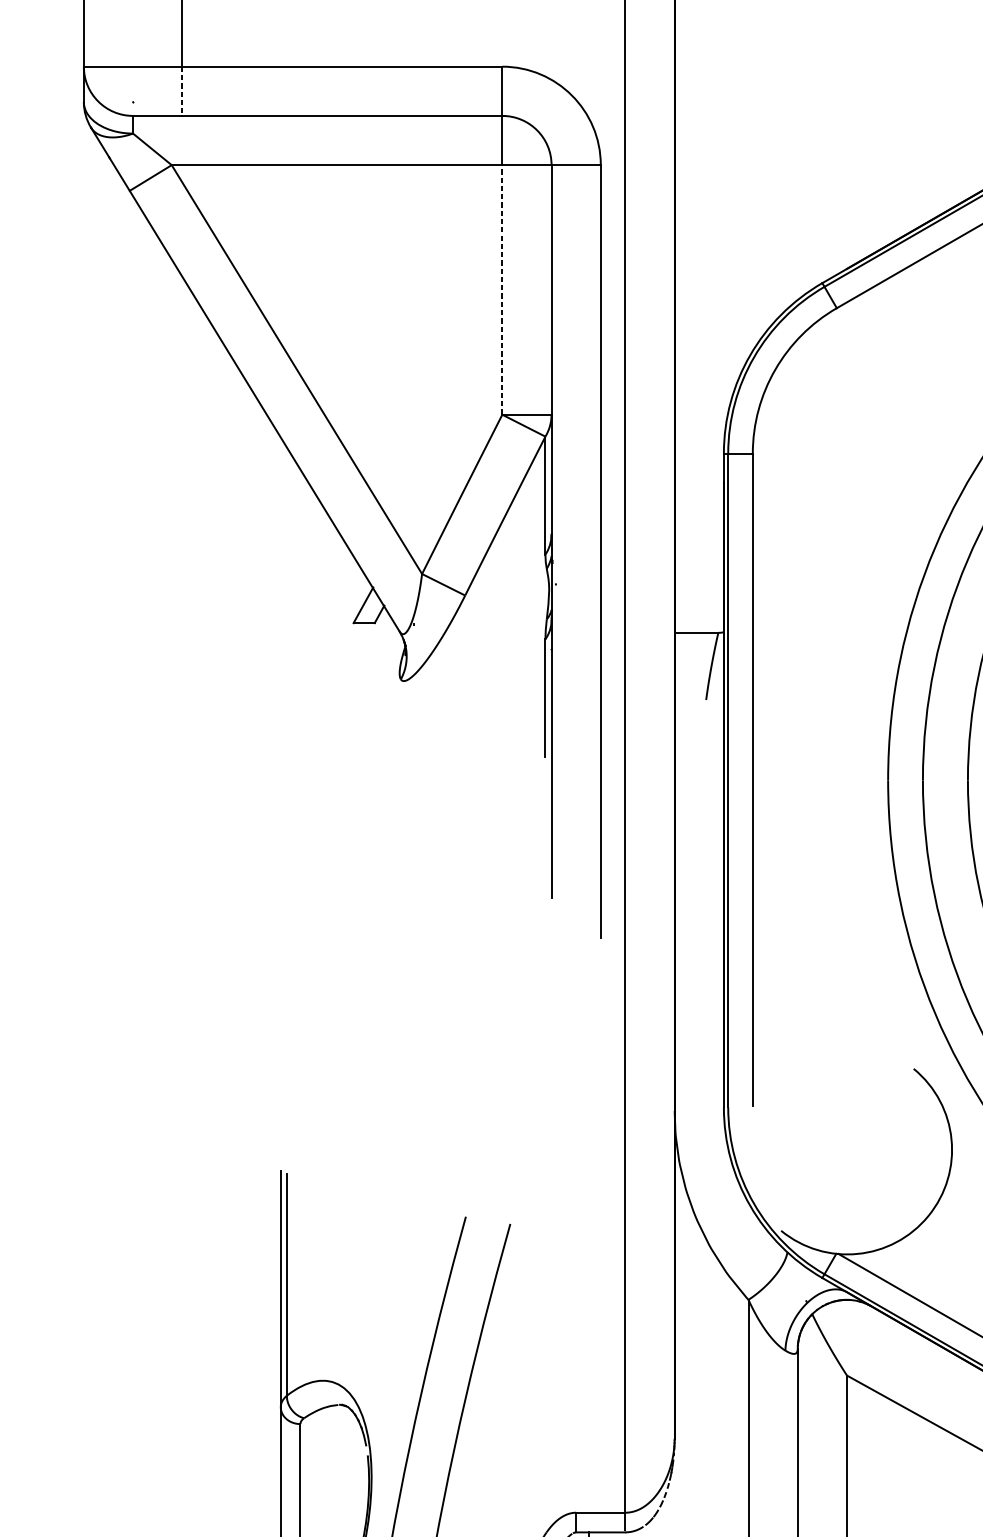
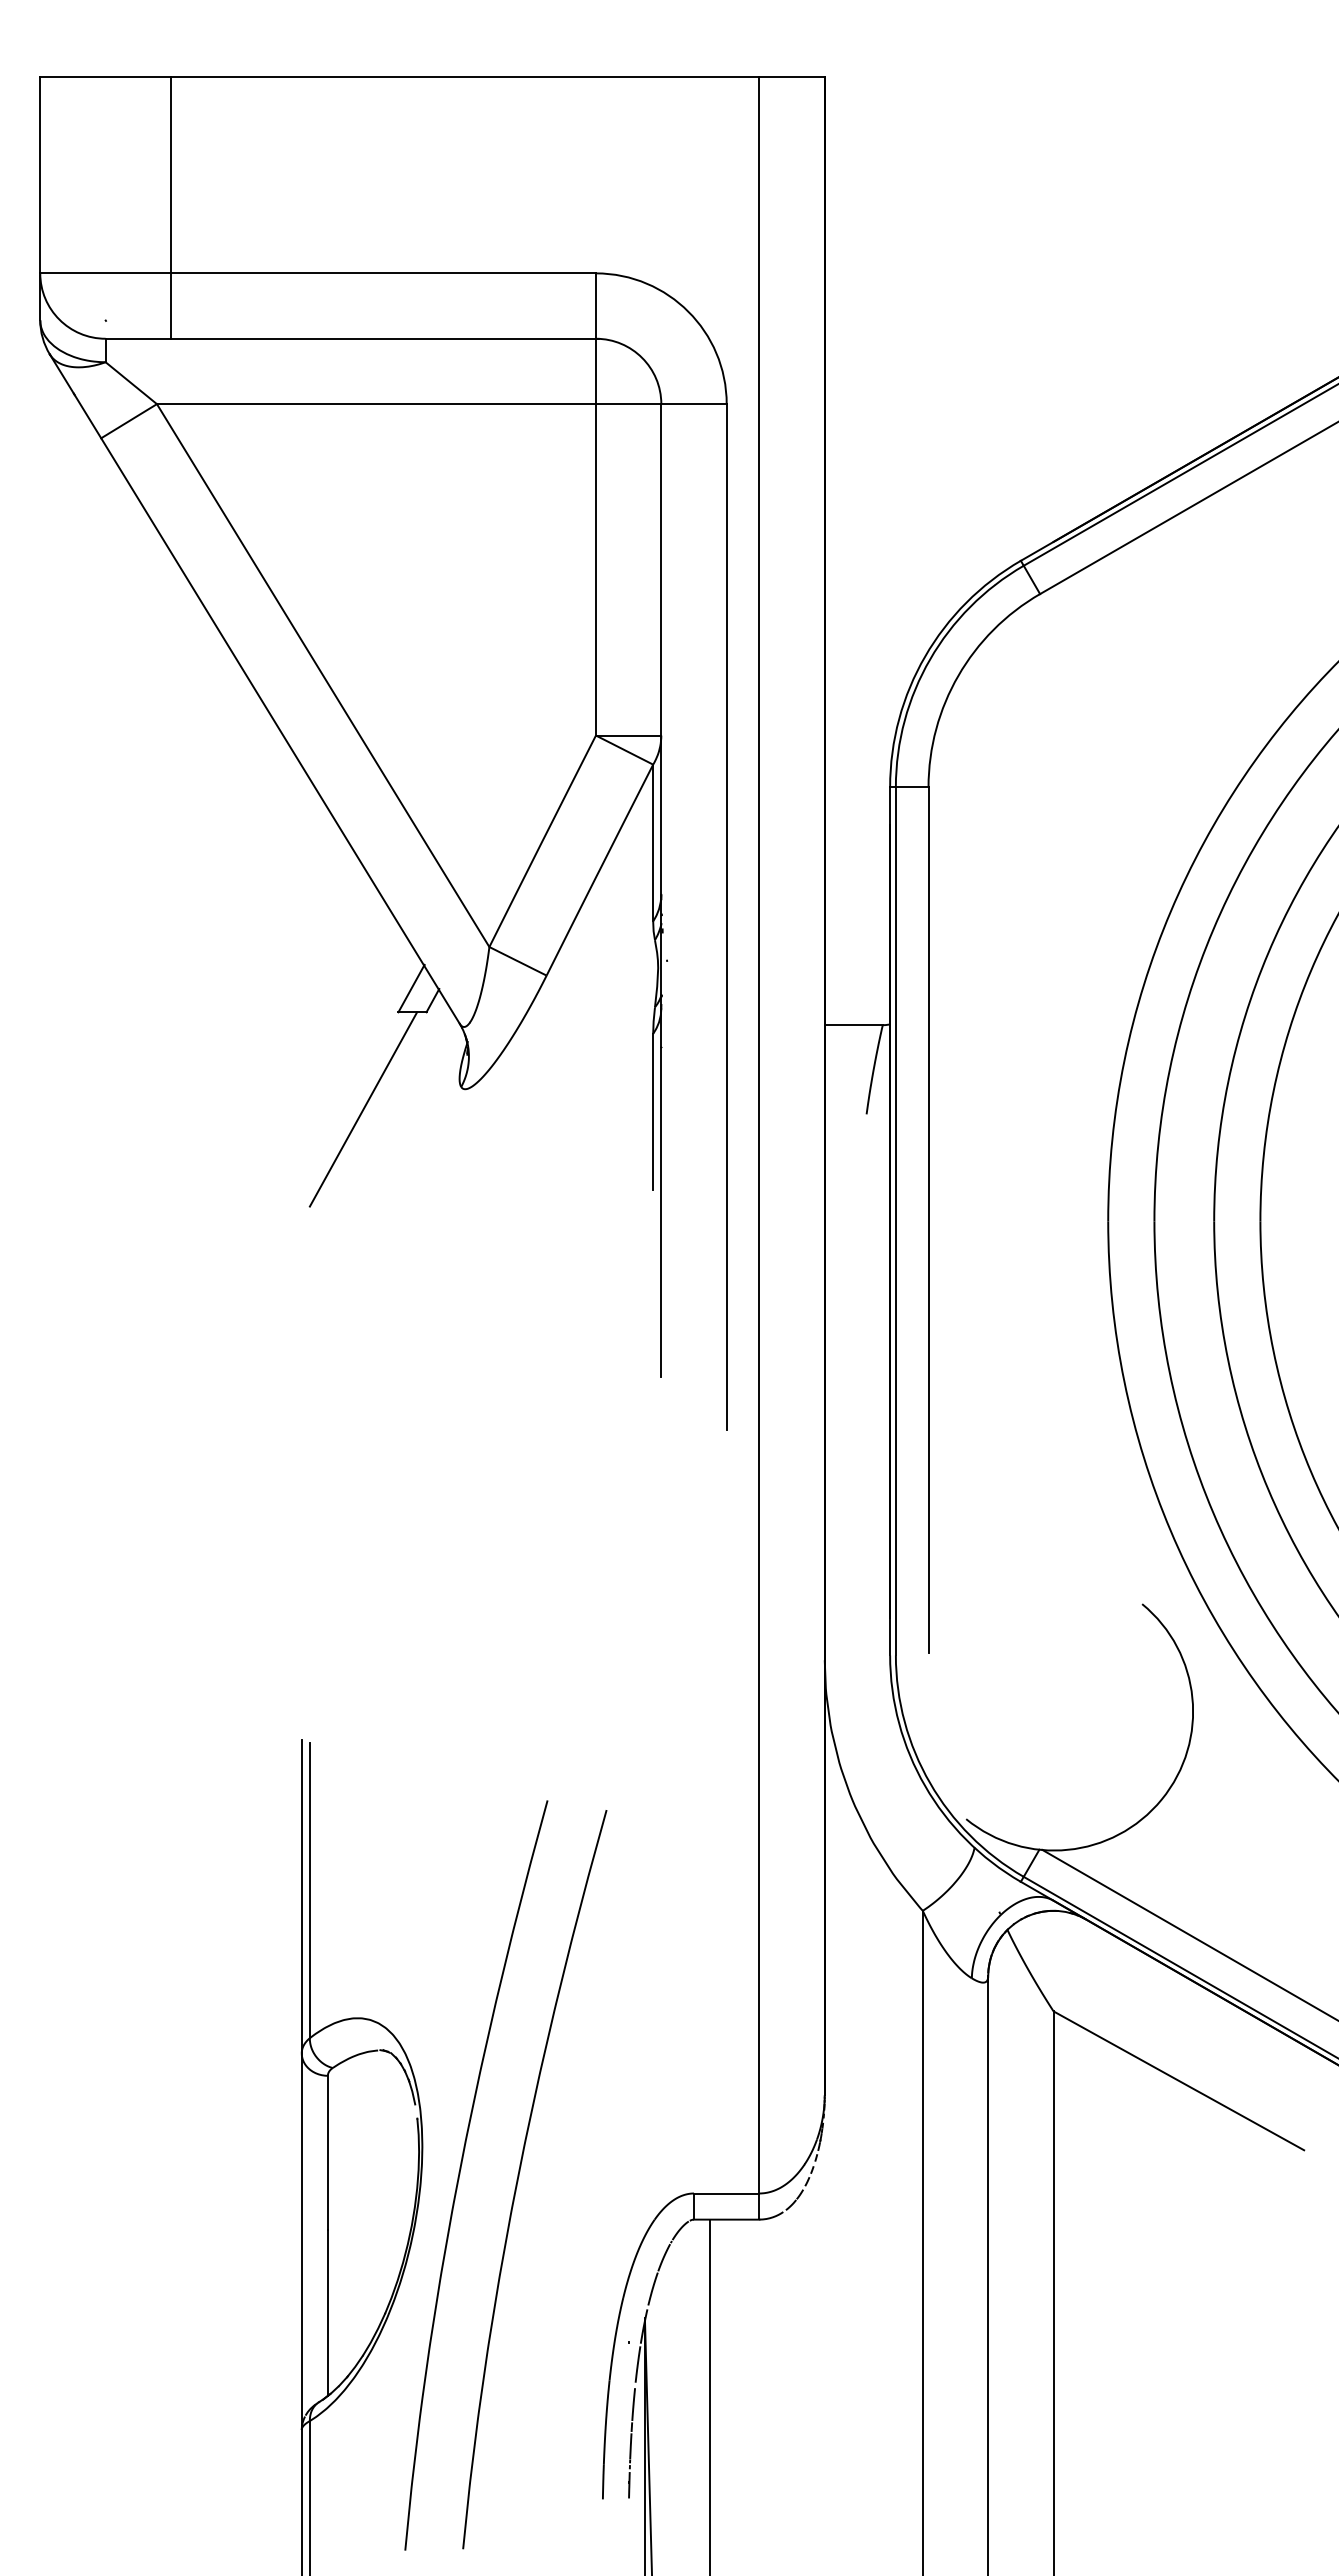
line: (182, 91) -> (171, 306), dashed -> solid
line: (502, 289) -> (595, 569), dashed -> solid
line: (327, 696) -> (363, 1109), added

